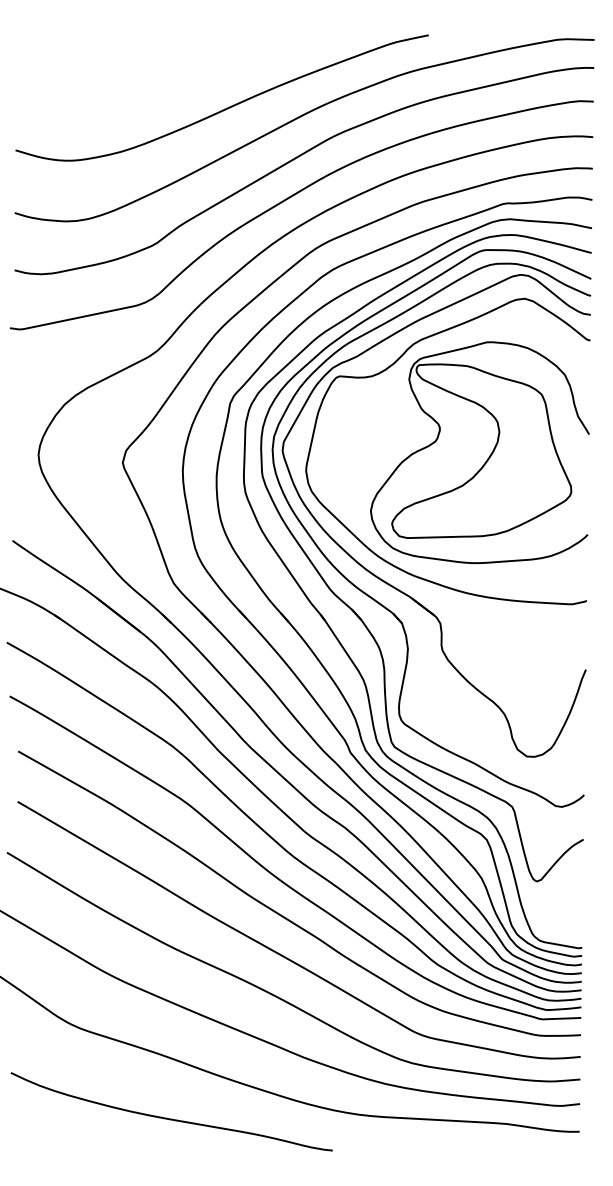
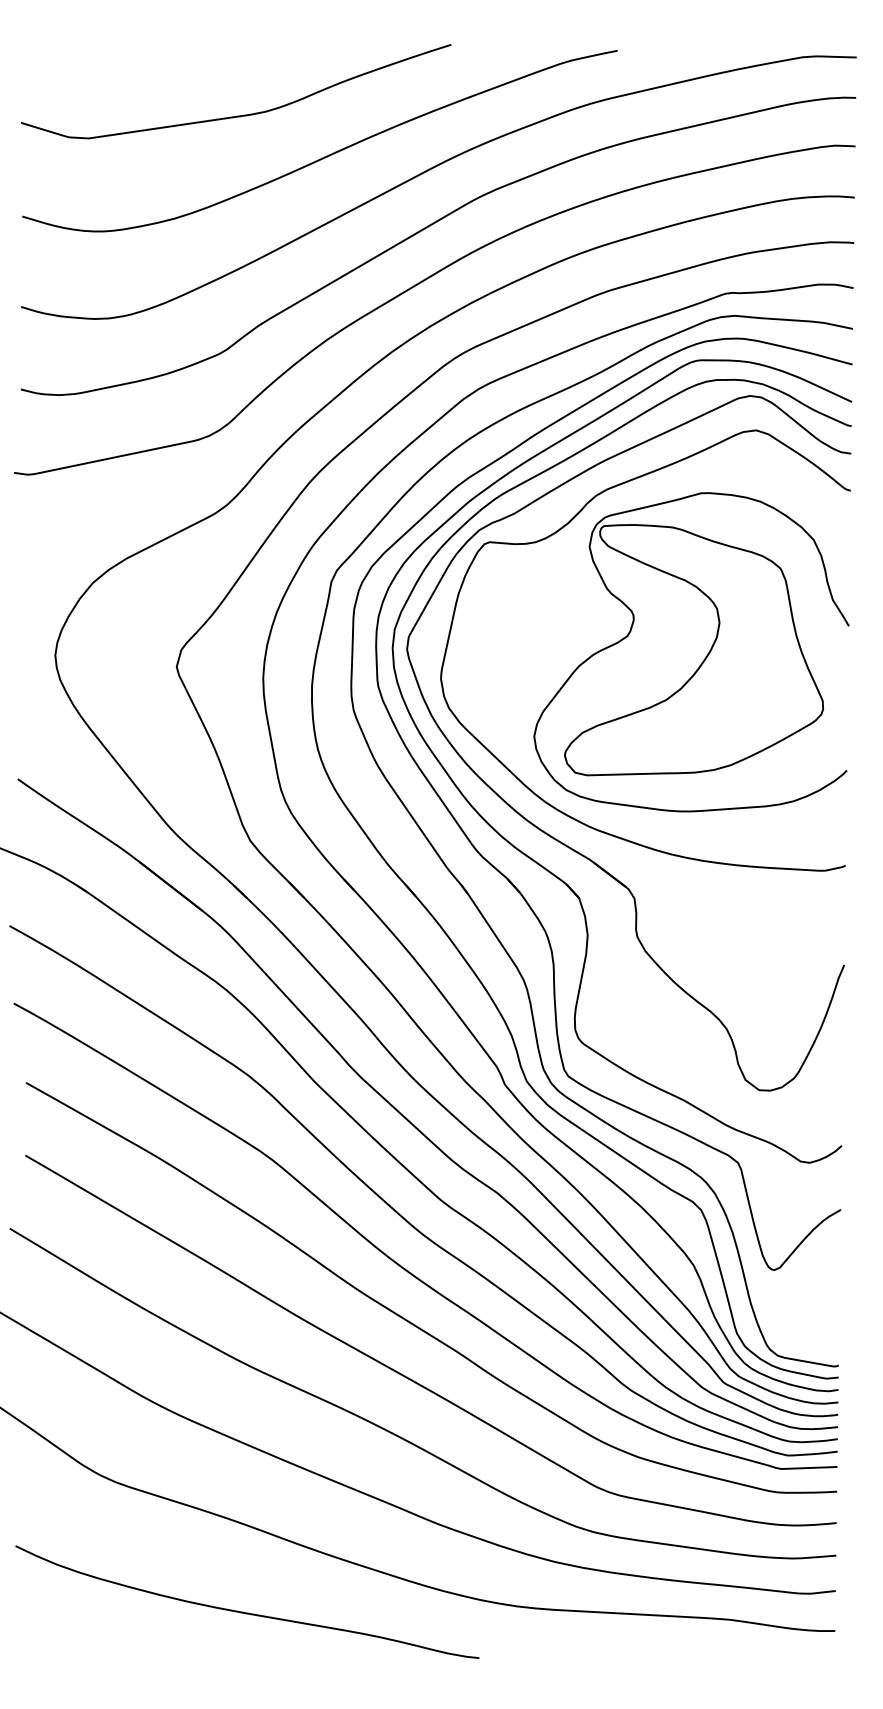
curve: (166, 79) -> (239, 114), added

